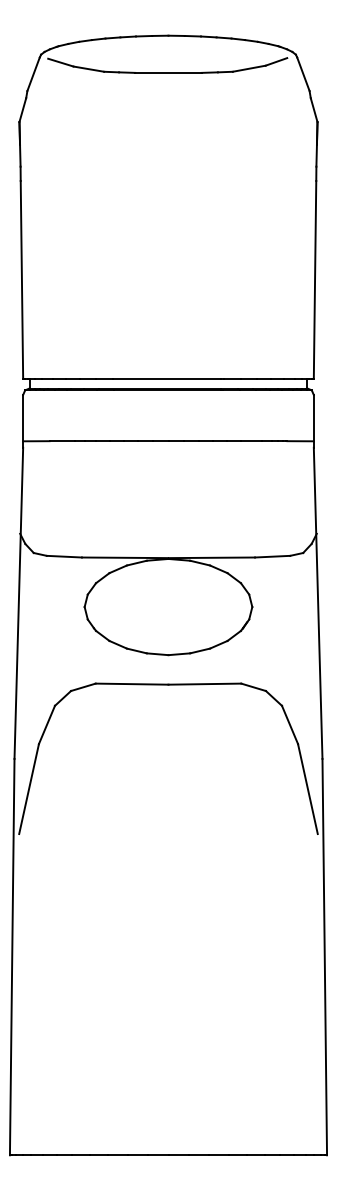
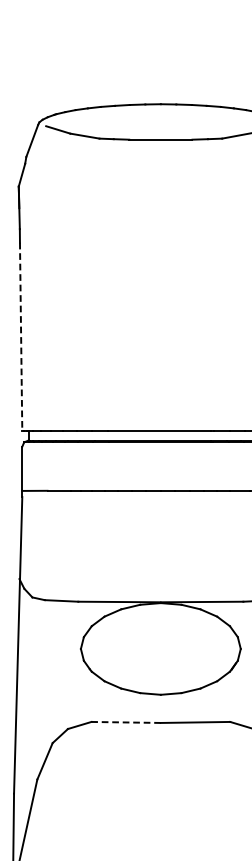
line: (21, 279) -> (20, 336), solid -> dashed
line: (131, 684) -> (125, 722), solid -> dashed

